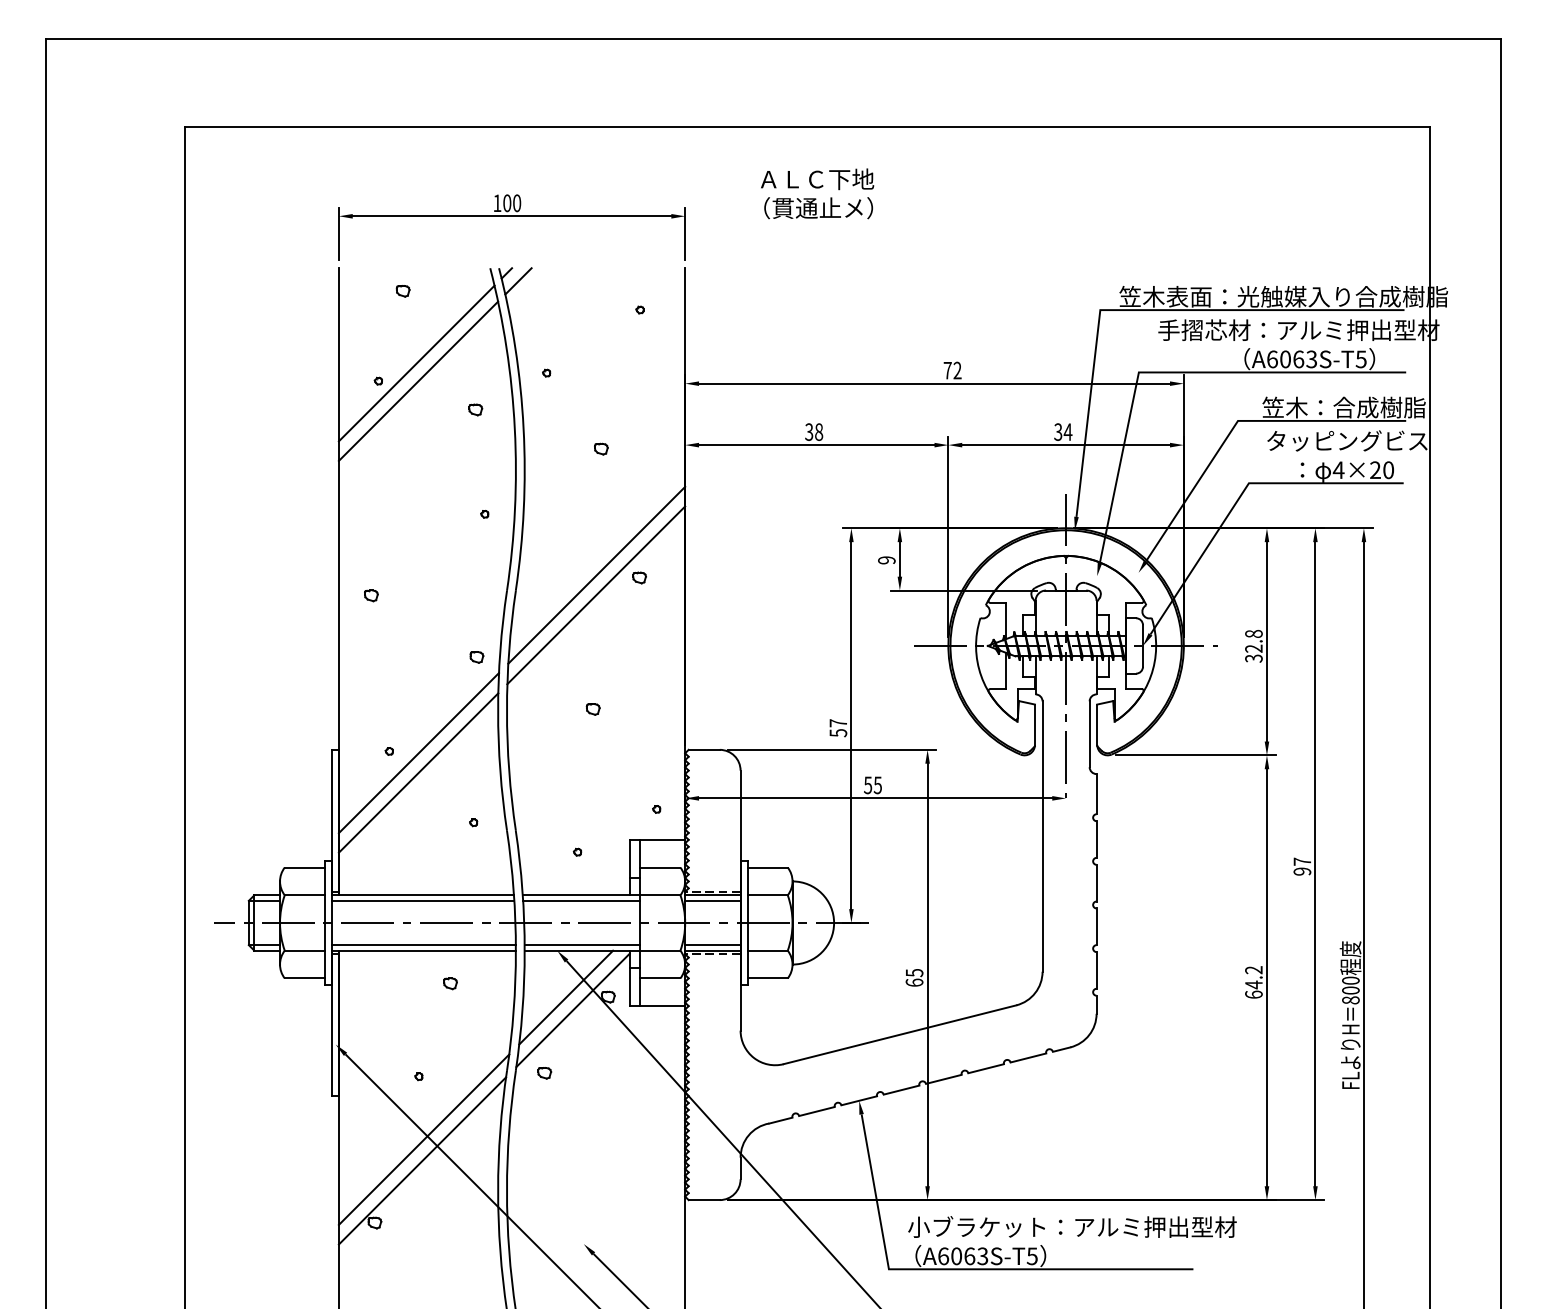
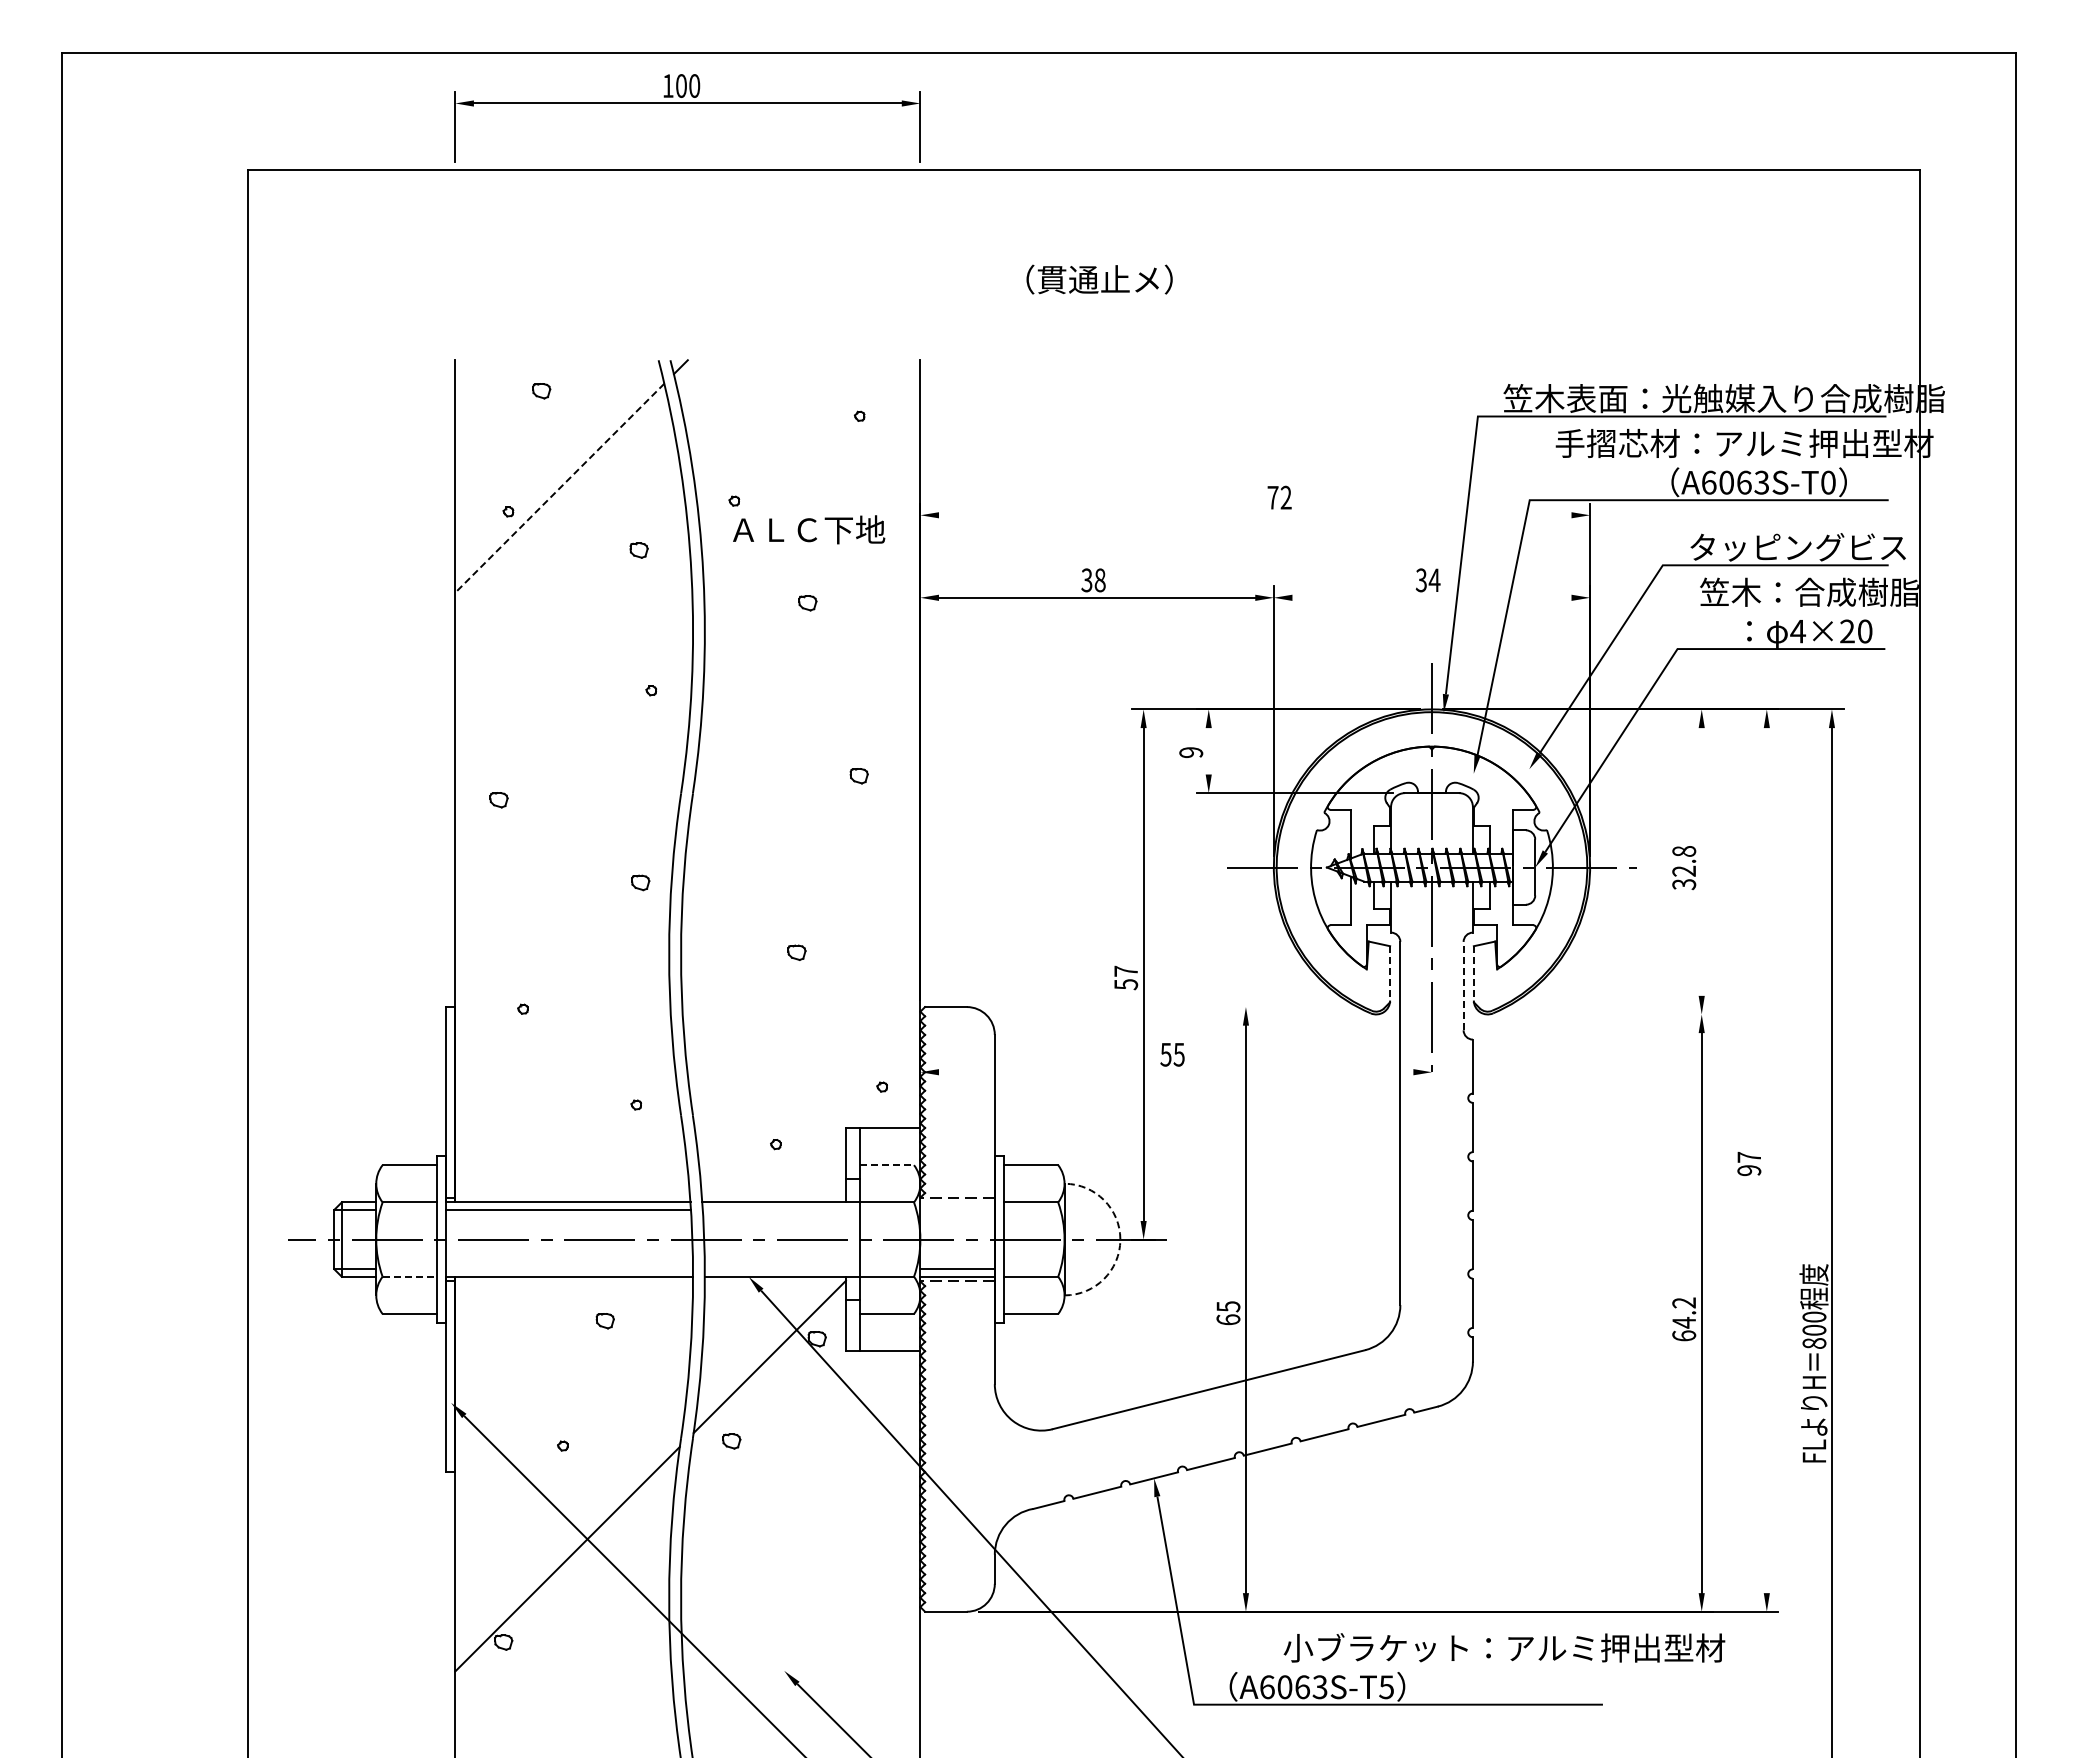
text: (817, 179) -> (809, 529), moved
part: (511, 216) -> (687, 103), moved
line: (518, 281) -> (696, 377), removed
text: (1360, 359) -> (1827, 482), A6063S-T5 -> A6063S-T0
line: (416, 363) -> (559, 488), solid -> dashed
line: (418, 381) -> (562, 512), removed
line: (934, 383) -> (1255, 515), removed
text: (1342, 406) -> (1802, 546), 笠木：合成樹脂 -> タッピングビス
text: (1347, 440) -> (1809, 591), タッピングビス -> 笠木：合成樹脂
line: (1065, 444) -> (1431, 597), removed
line: (899, 559) -> (1208, 751), removed
line: (596, 575) -> (801, 772), removed
line: (595, 595) -> (800, 799), removed
line: (1266, 641) -> (1701, 861), removed
line: (1035, 724) -> (1390, 973), solid -> dashed
line: (1097, 724) -> (1473, 973), solid -> dashed
line: (1089, 733) -> (1463, 985), solid -> dashed
line: (831, 750) -> (1117, 1007), removed
line: (418, 752) -> (562, 1010), removed
line: (1196, 755) -> (1606, 1014), removed
line: (418, 773) -> (562, 1038), removed
line: (875, 798) -> (1176, 1072), removed
line: (1315, 864) -> (1766, 1160), removed
line: (660, 867) -> (887, 1165), solid -> dashed
line: (712, 895) -> (957, 1202), removed
line: (581, 900) -> (780, 1209), removed
line: (712, 900) -> (957, 1209), removed
arc: (834, 922) -> (1120, 1239), solid -> dashed
line: (423, 945) -> (569, 1269), removed
line: (581, 945) -> (781, 1269), removed
line: (305, 950) -> (410, 1276), solid -> dashed
line: (566, 997) -> (760, 1339), removed
line: (423, 1139) -> (569, 1530), removed
text: (1072, 1226) -> (1504, 1647), moved

